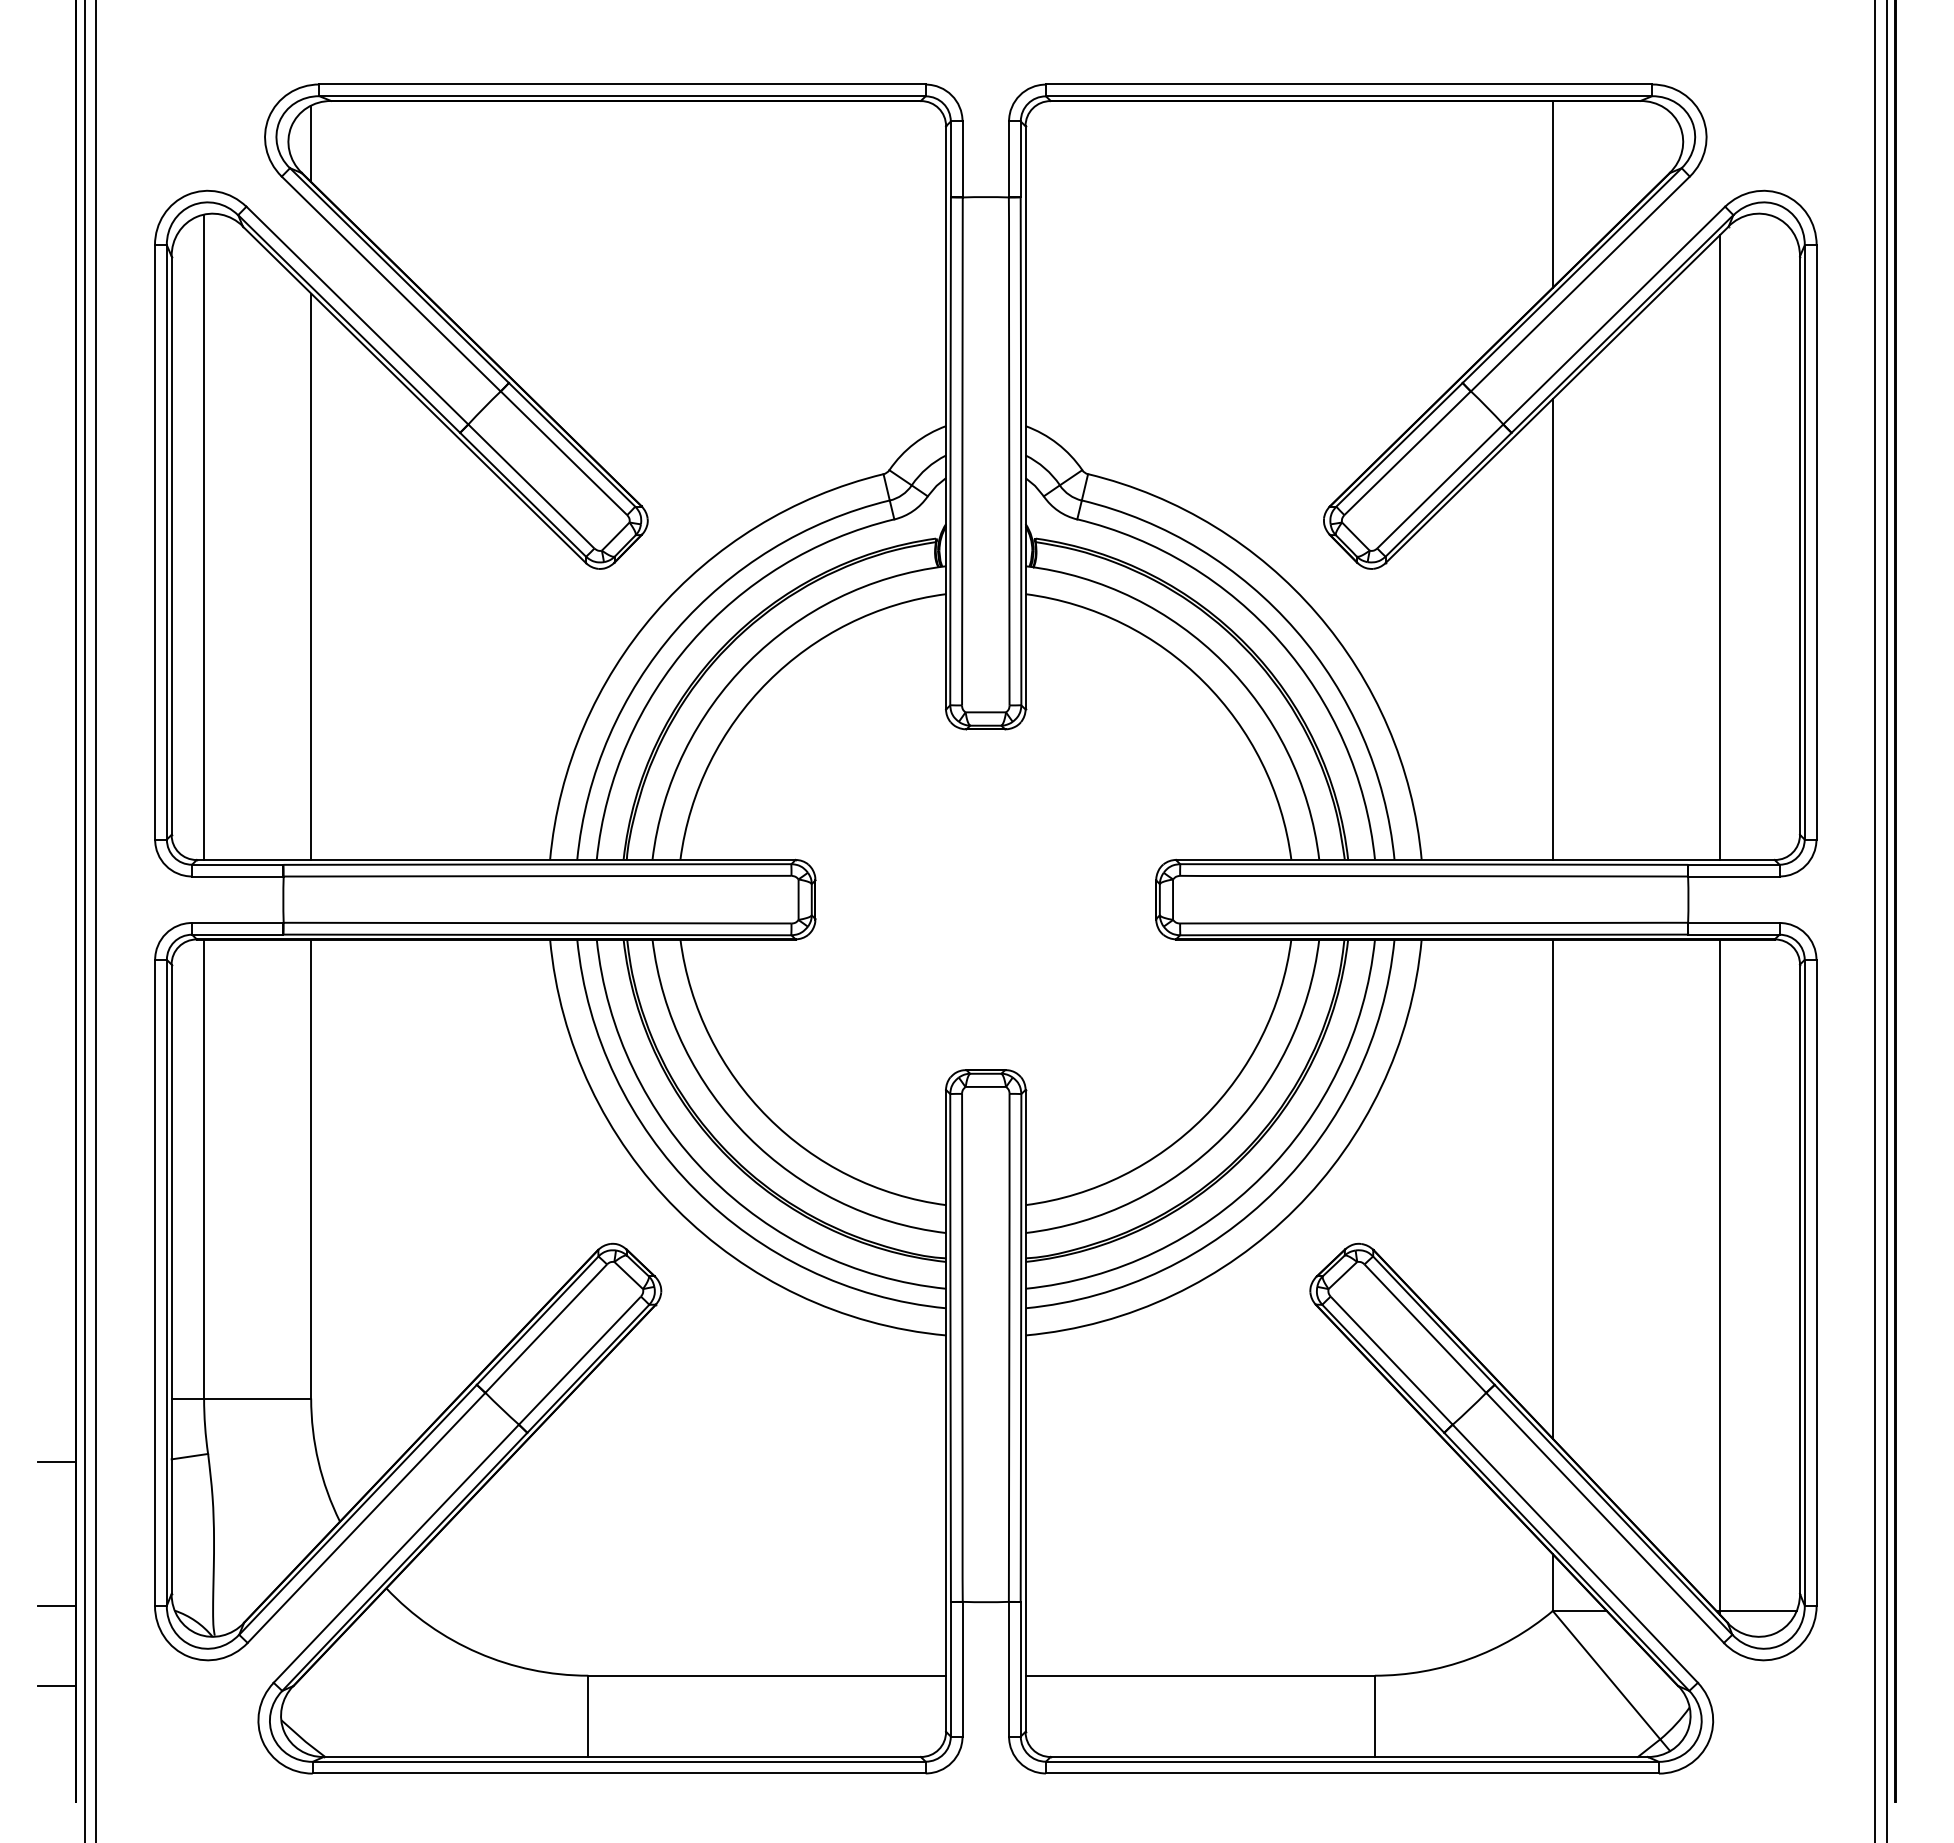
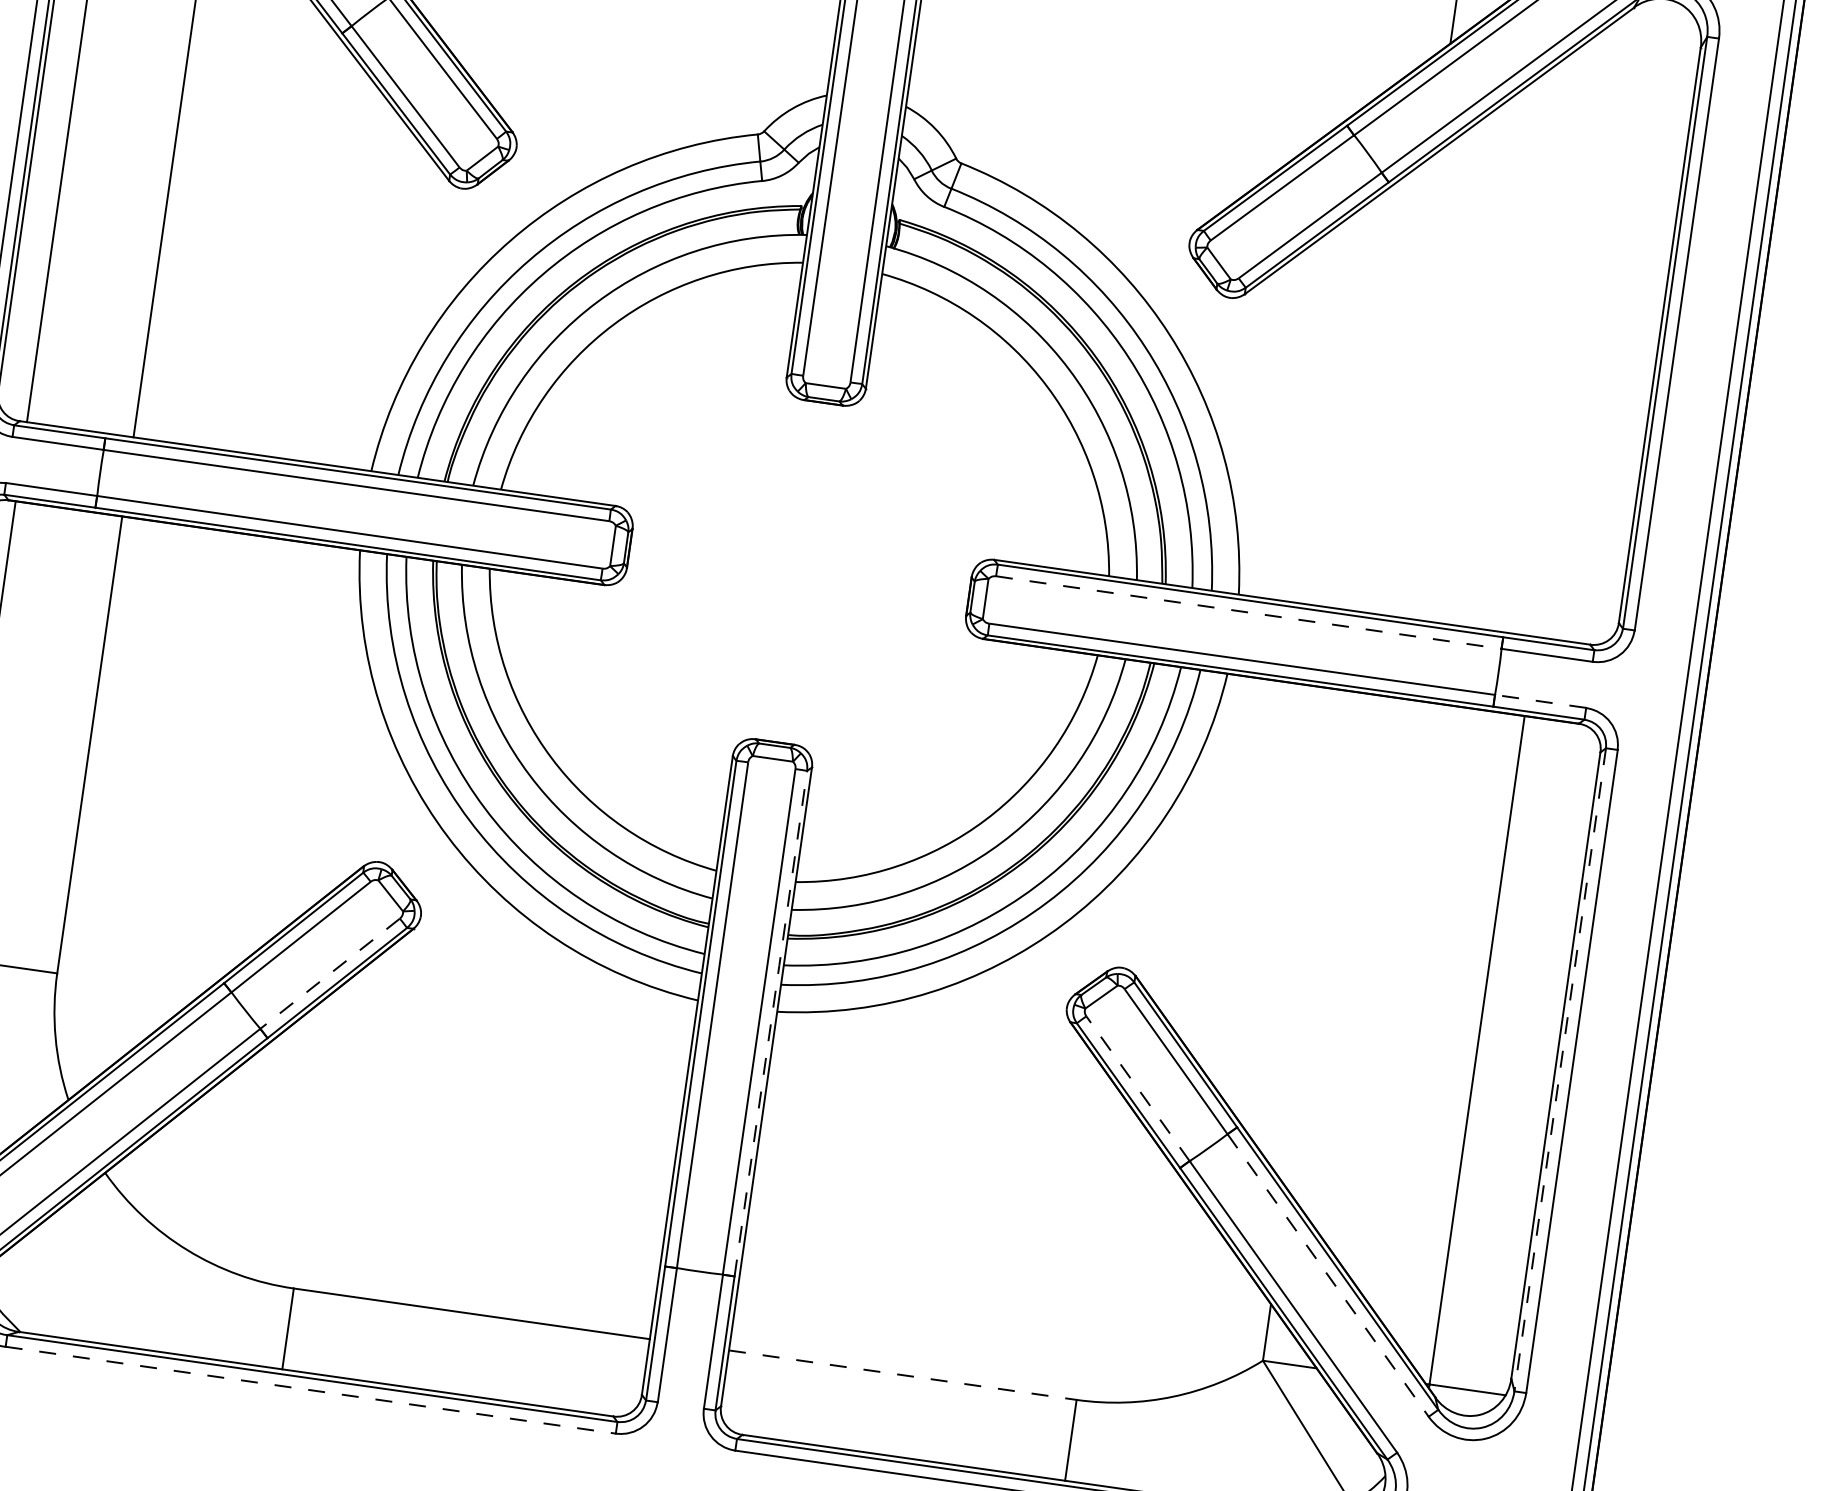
line: (1720, 546) -> (1580, 324), removed
line: (1552, 629) -> (1401, 383), removed
line: (1433, 876) -> (1248, 612), solid -> dashed
line: (1733, 922) -> (1540, 701), solid -> dashed
line: (1552, 1188) -> (1322, 940), removed
line: (1804, 1283) -> (1559, 1070), solid -> dashed
line: (1021, 1347) -> (771, 1023), solid -> dashed
line: (580, 1360) -> (330, 973), solid -> dashed
line: (1391, 1360) -> (1137, 1088), solid -> dashed
line: (1605, 1518) -> (1328, 1276), solid -> dashed
line: (1200, 1675) -> (903, 1375), solid -> dashed
line: (619, 1773) -> (311, 1390), solid -> dashed

